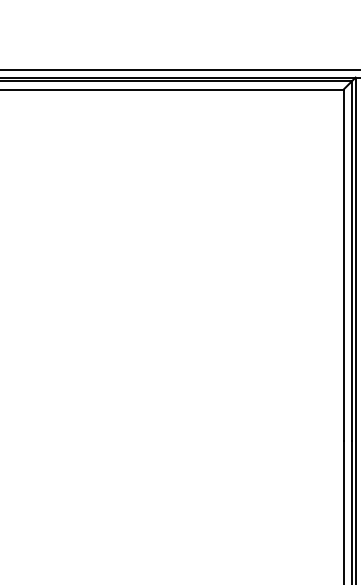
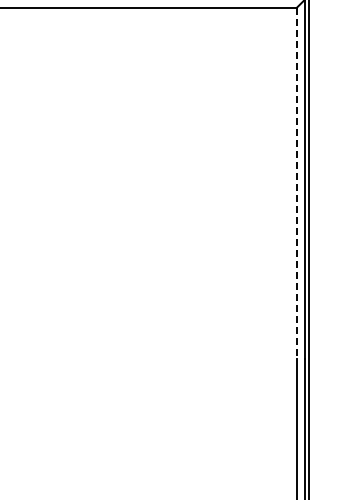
line: (343, 265) -> (296, 183), solid -> dashed

